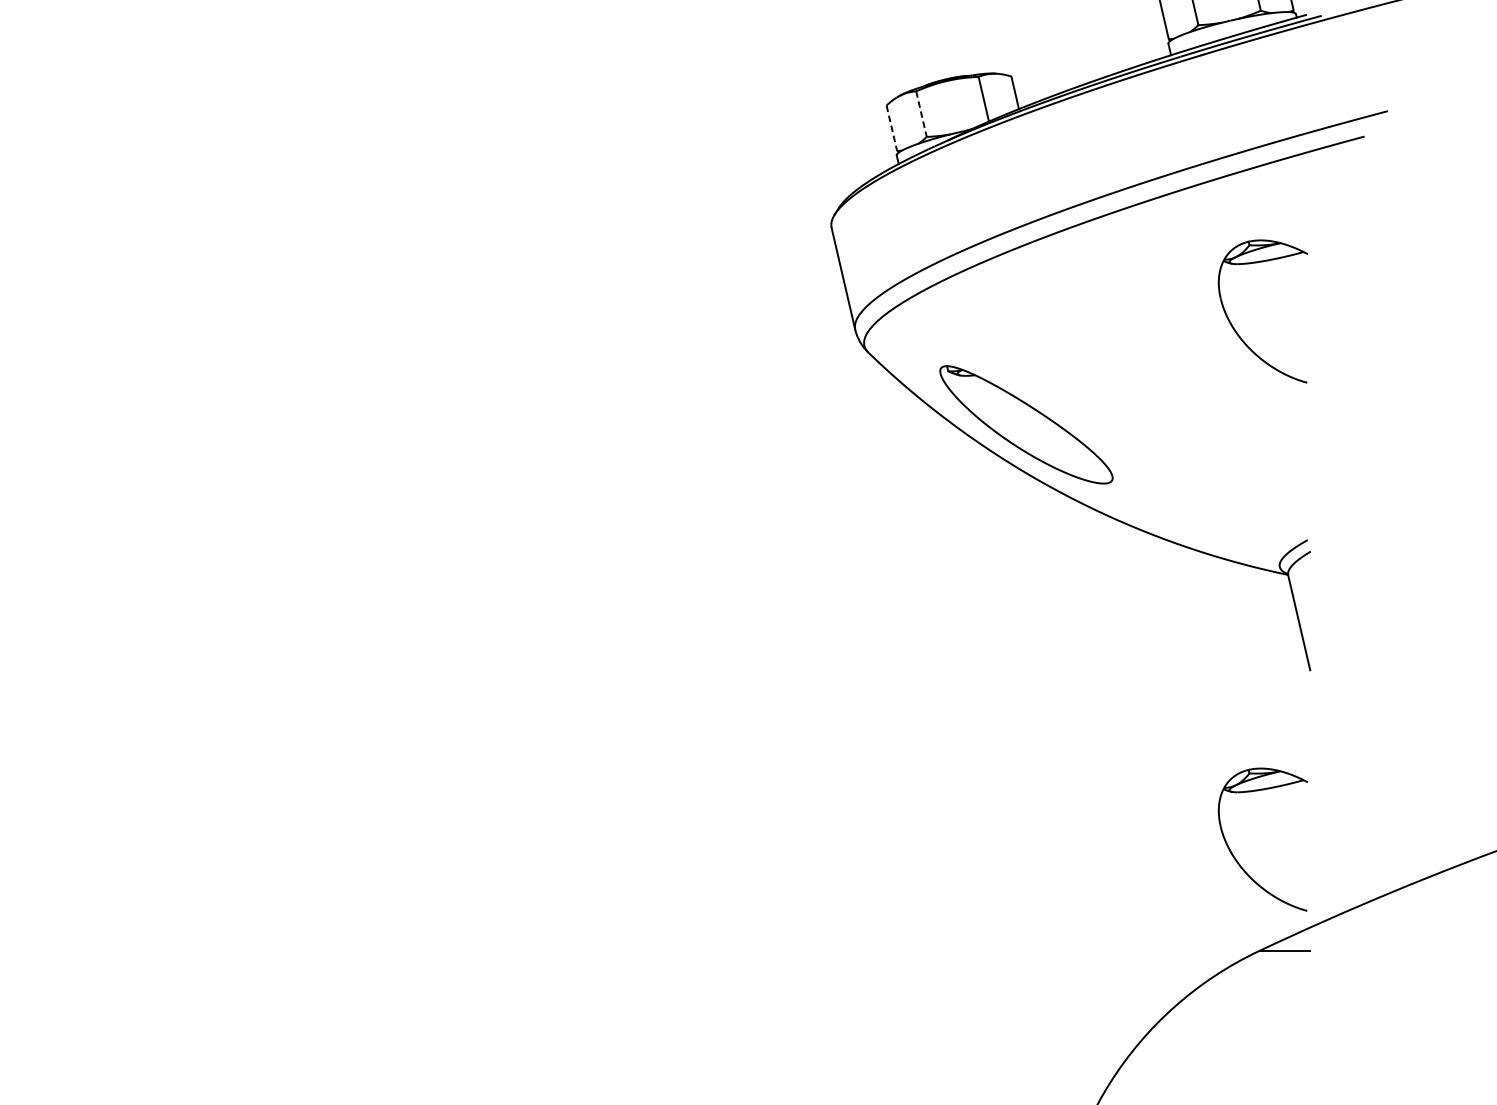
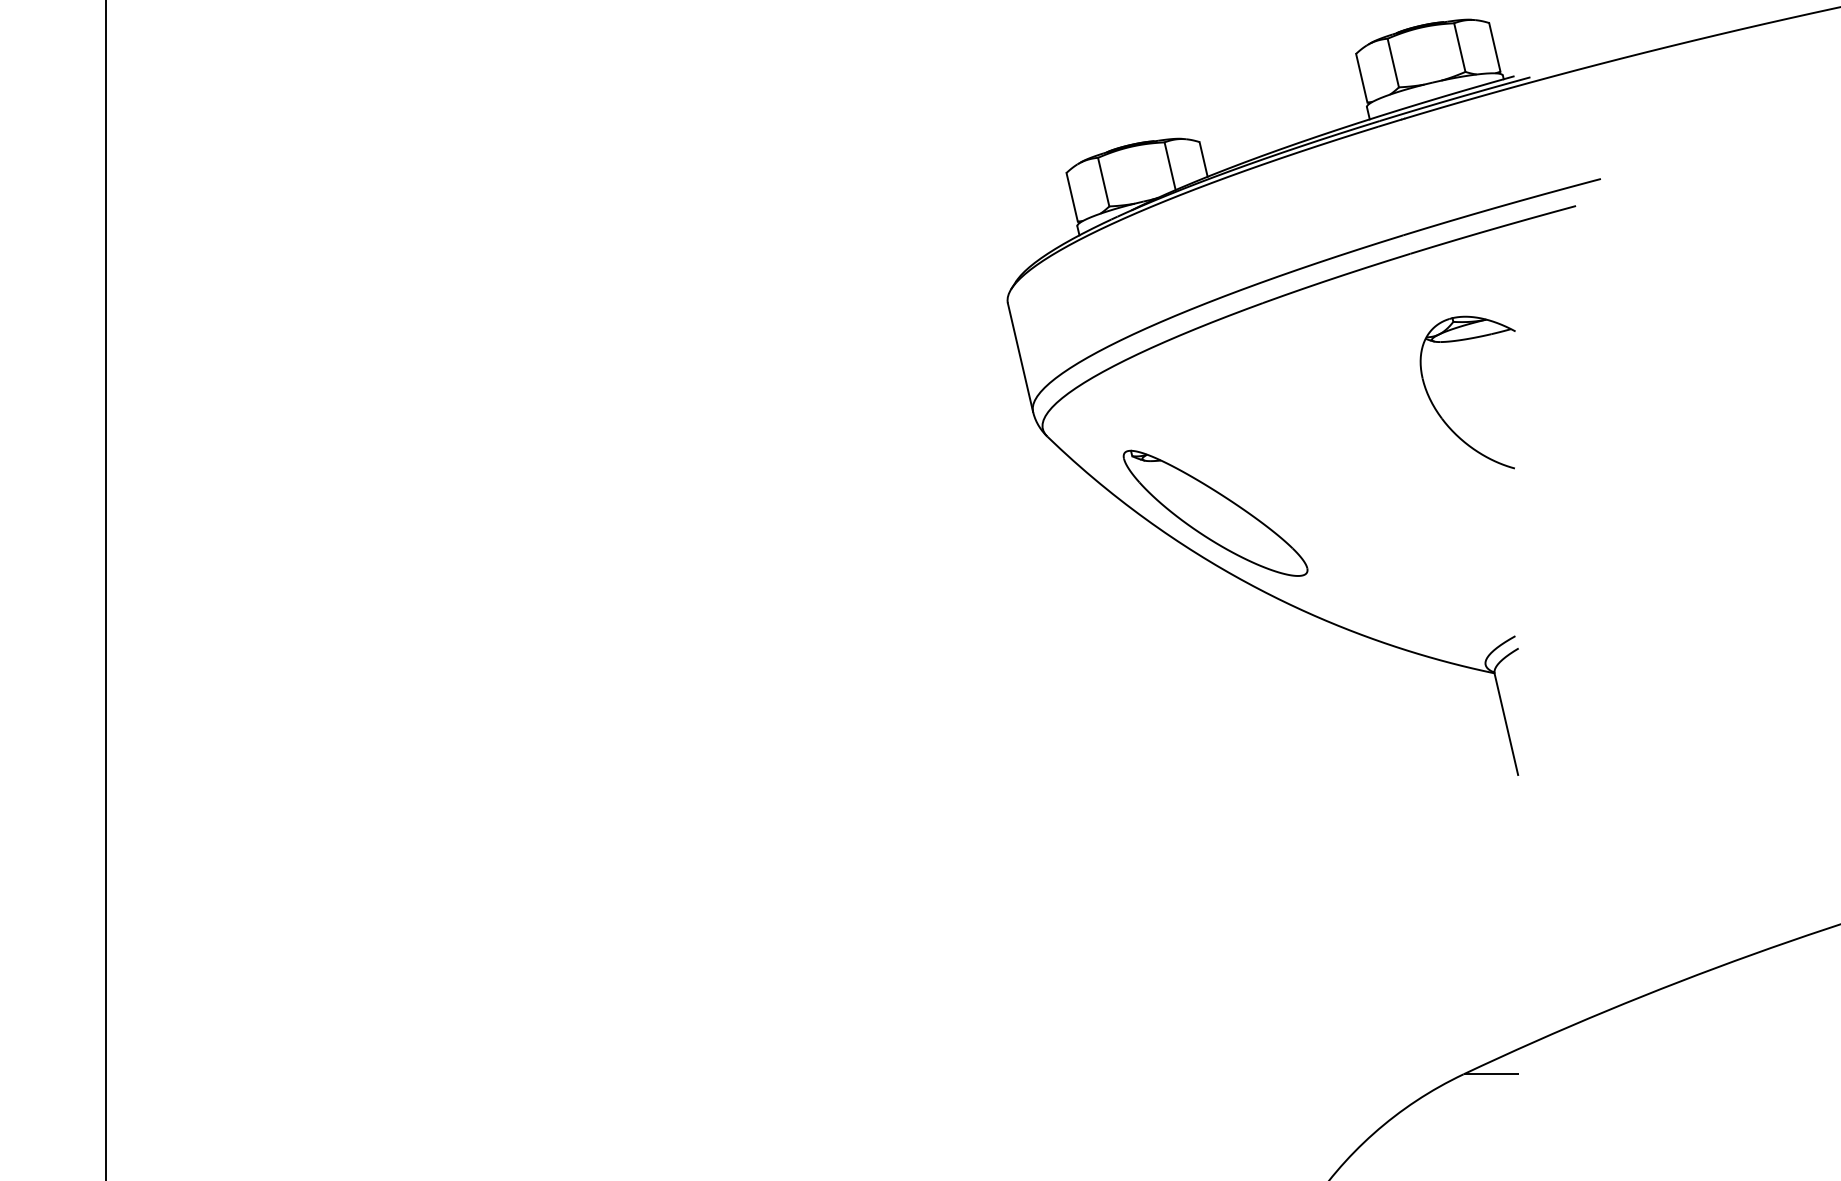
line: (921, 114) -> (1103, 182), dashed -> solid
line: (892, 128) -> (1072, 197), dashed -> solid
part: (1235, 857) -> (1438, 974), removed

